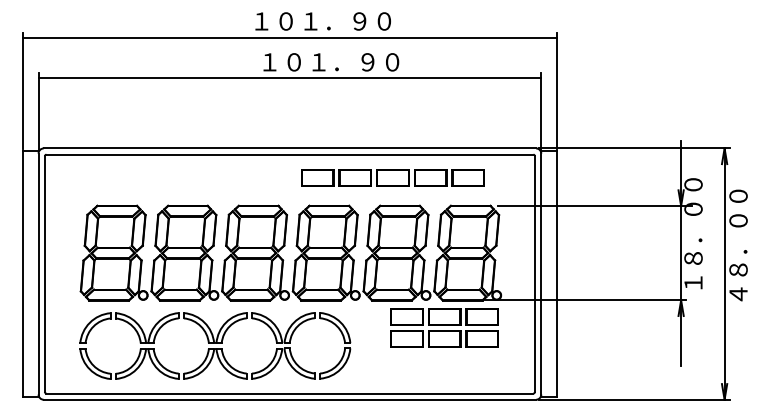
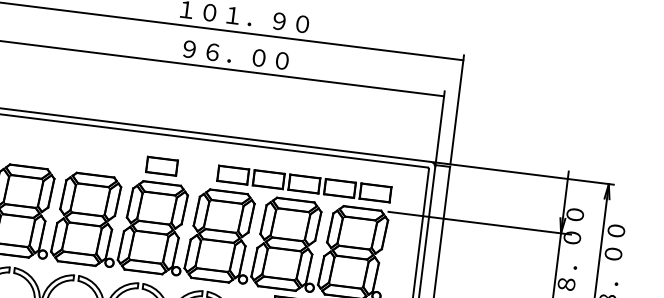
text: (331, 62) -> (247, 56), １０１．９０ -> ９６．００
part: (392, 177) -> (303, 183), moved
part: (255, 187) -> (161, 165), added

